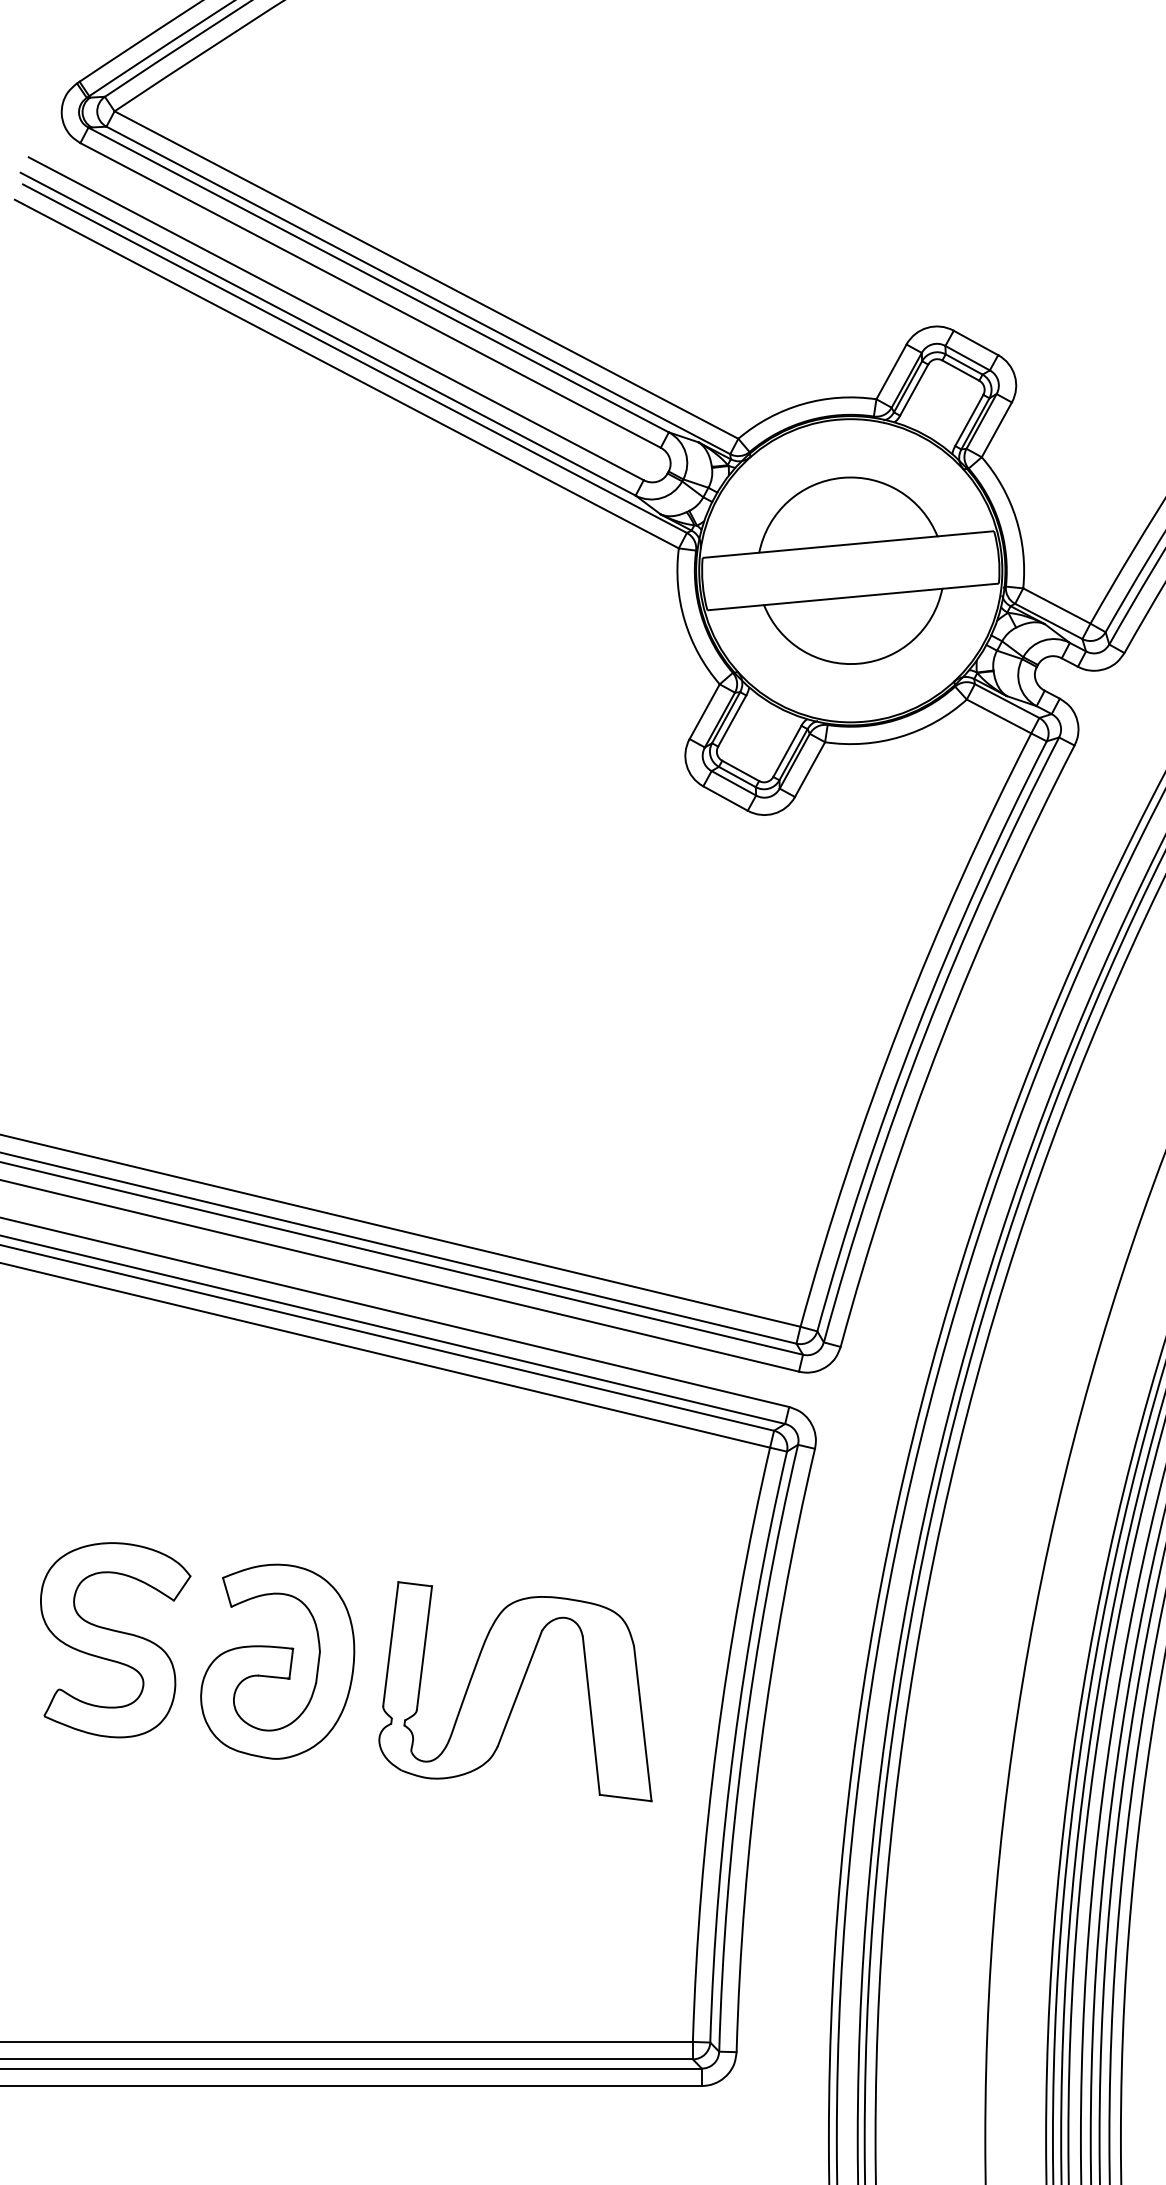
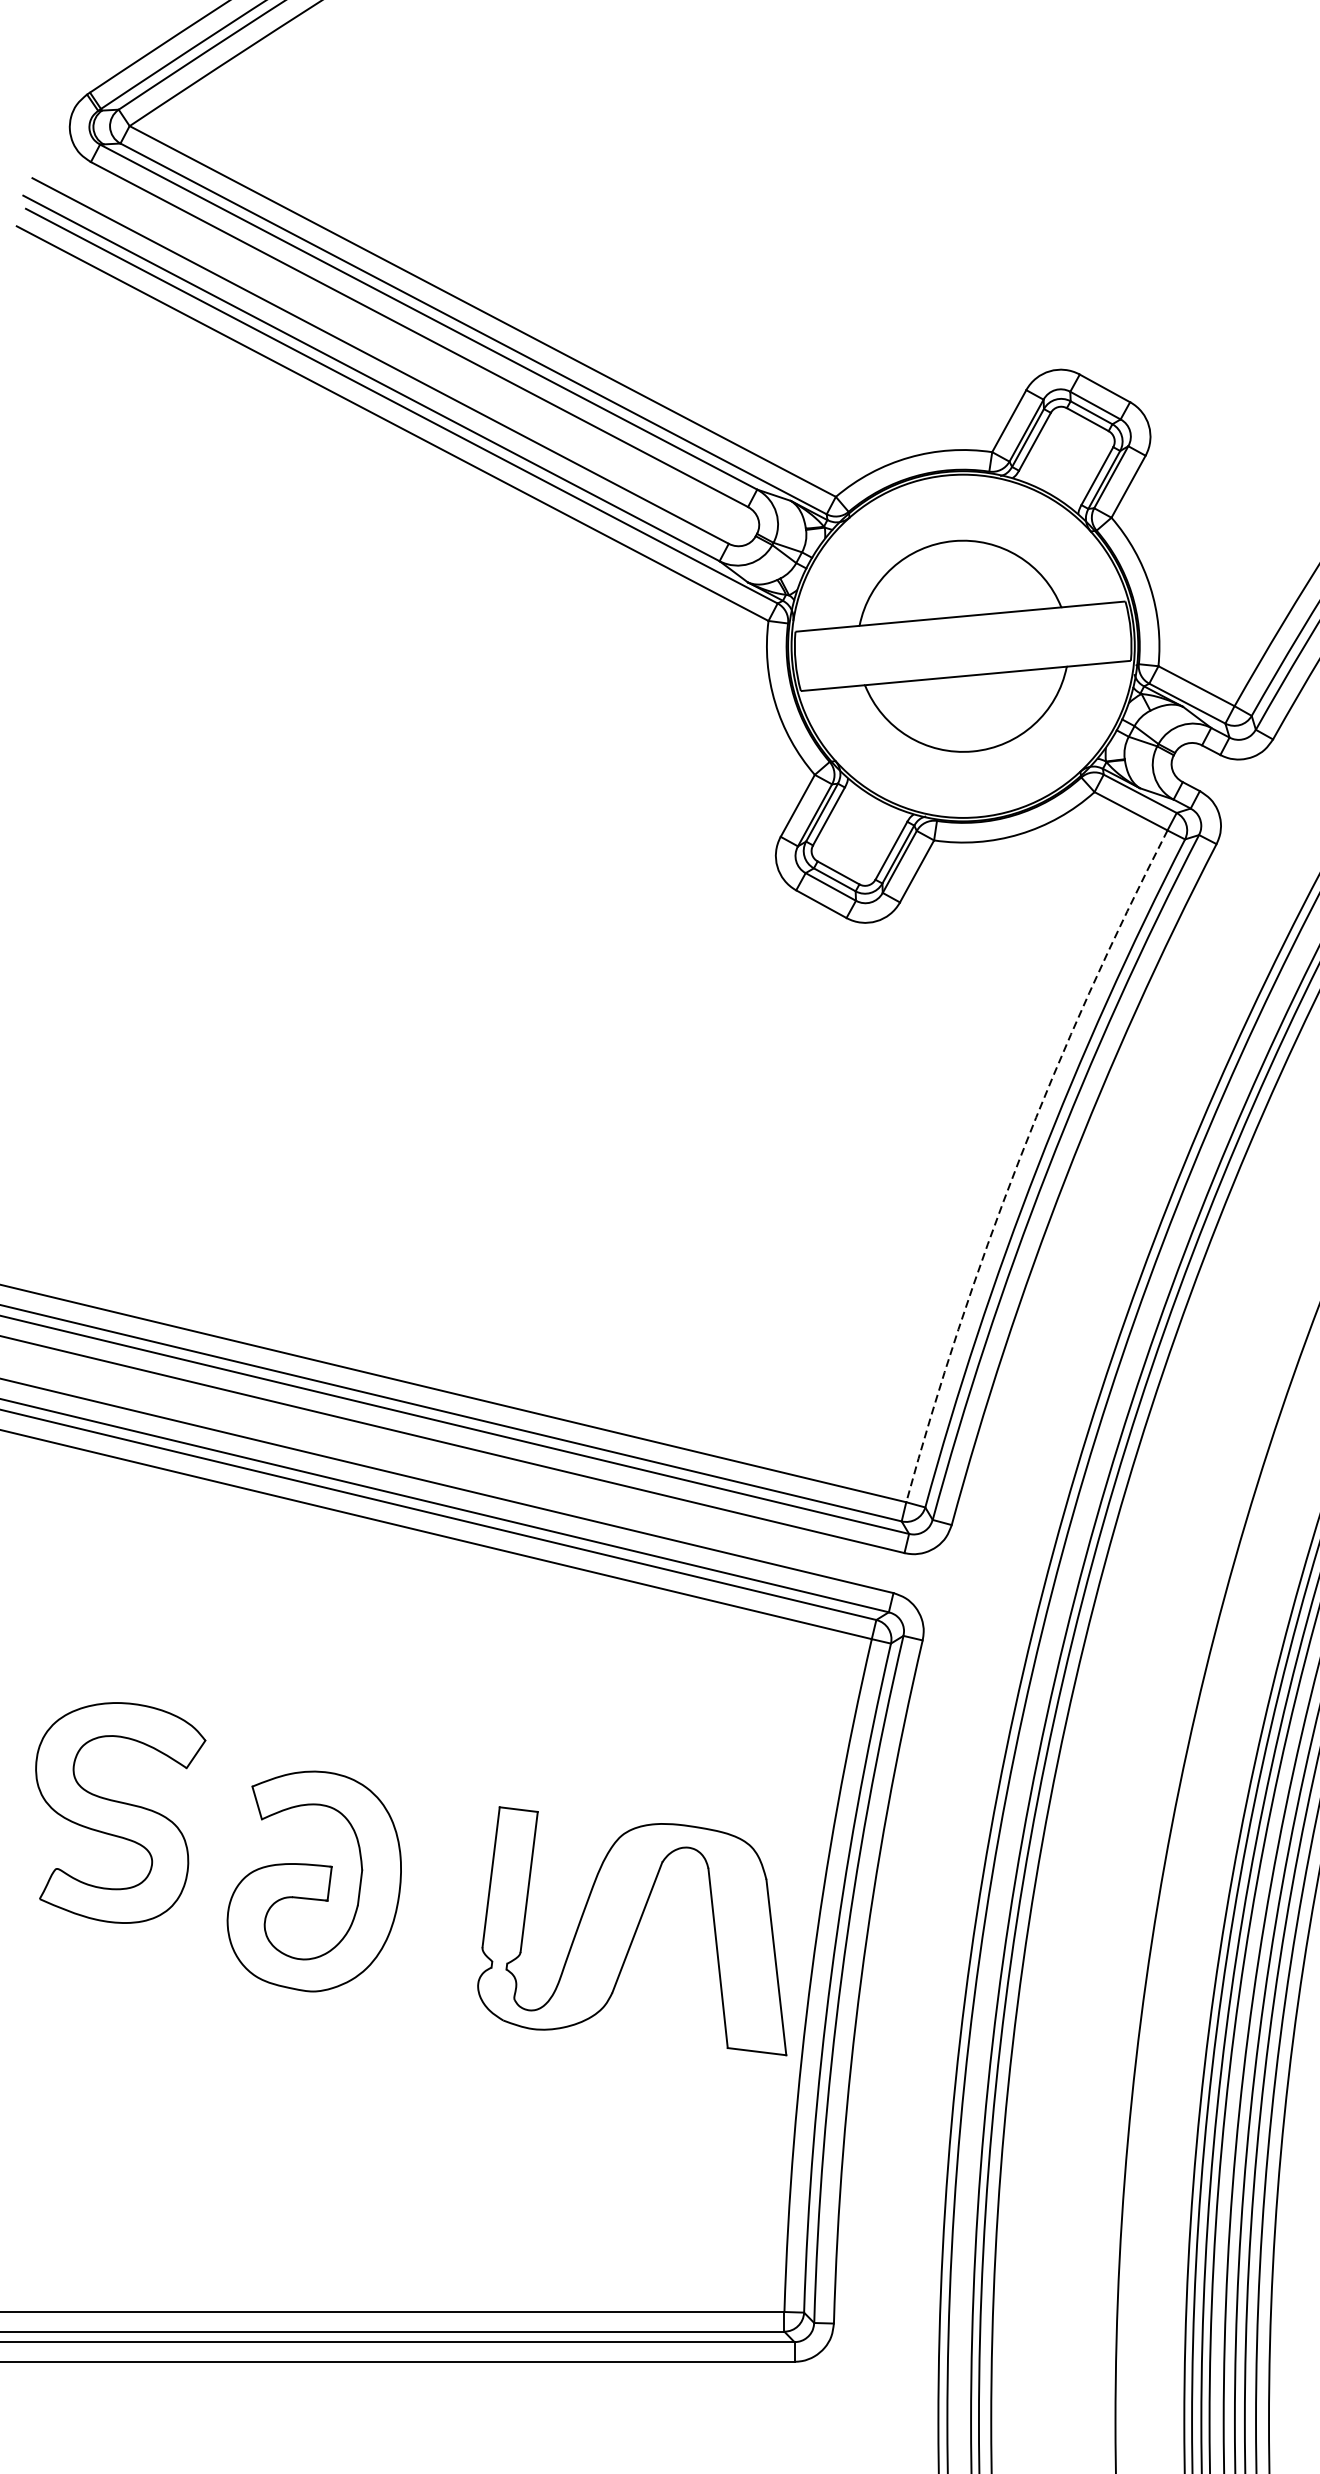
arc: (900, 1024) -> (1019, 1160), solid -> dashed
part: (115, 1640) -> (120, 1813), moved
part: (515, 1691) -> (632, 1931), moved

